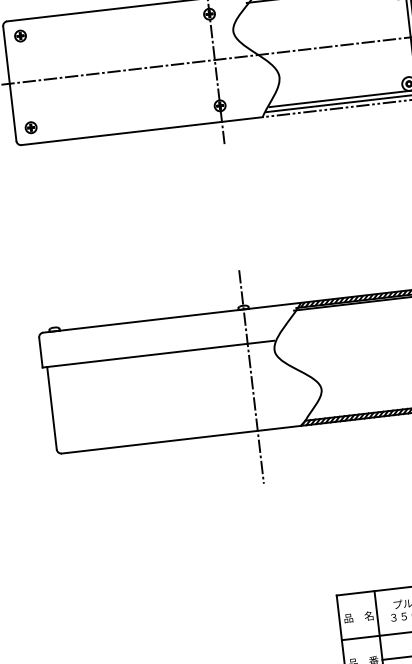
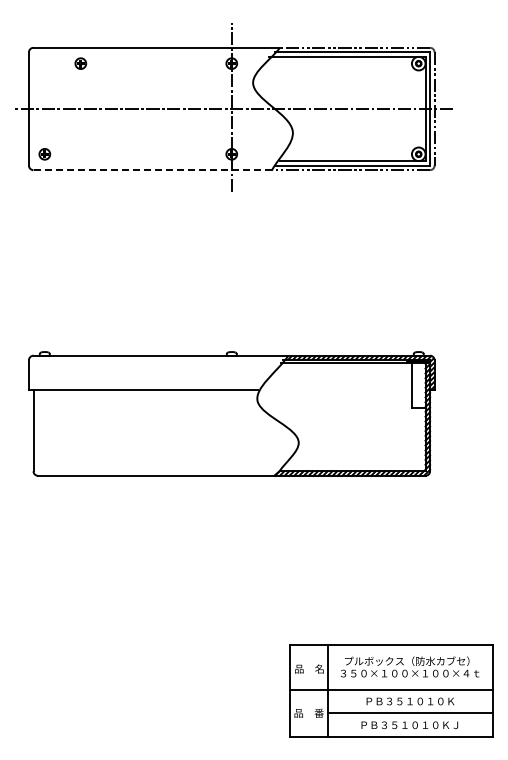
part: (20, 35) -> (80, 63), moved
line: (142, 131) -> (153, 170), solid -> dashed
line: (251, 377) -> (231, 422), removed

